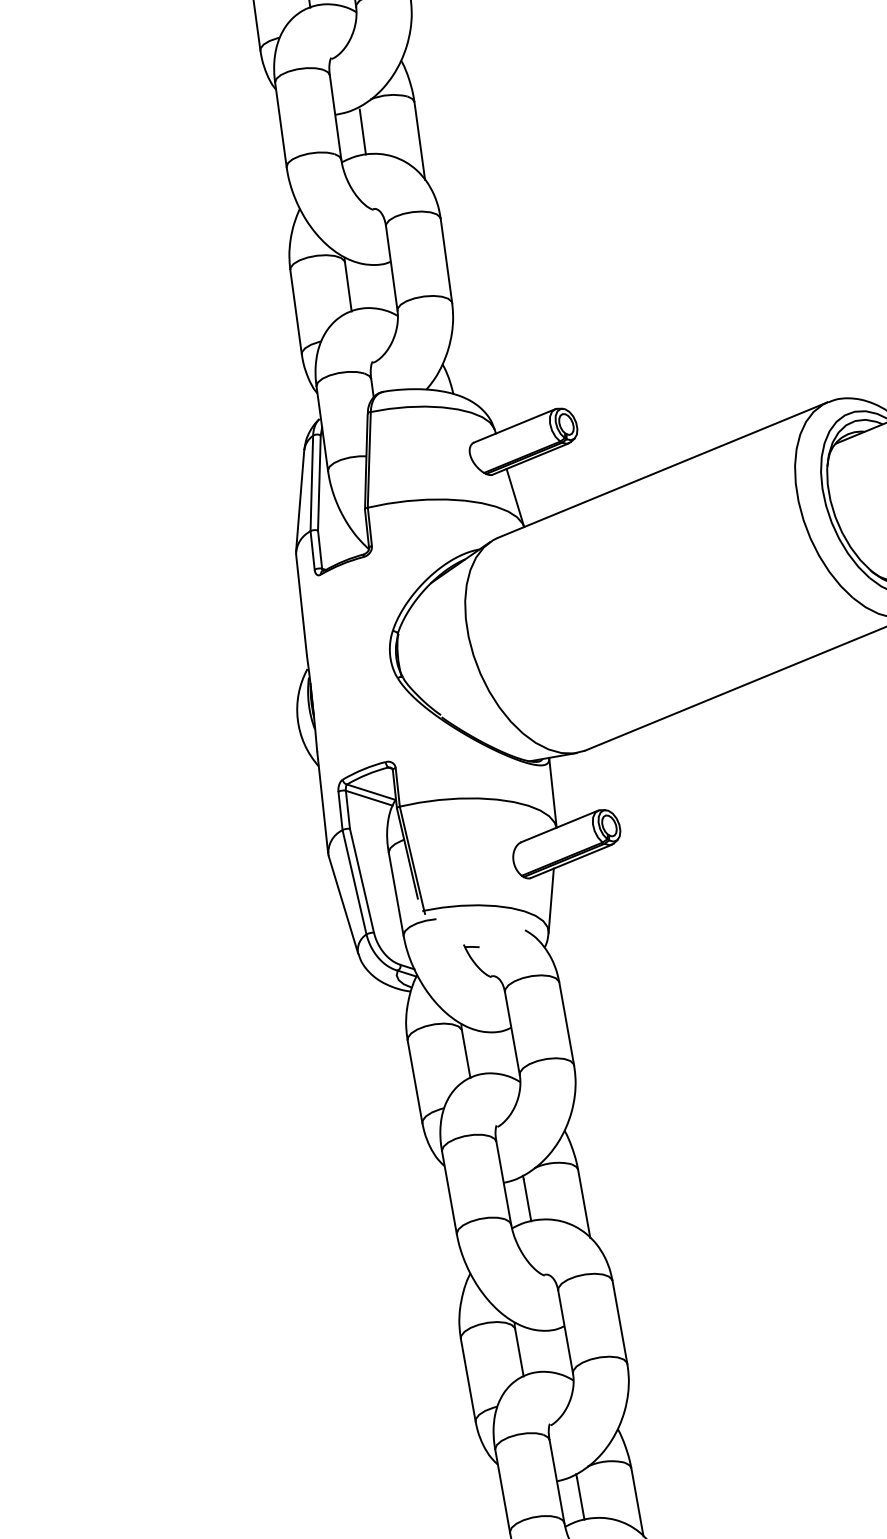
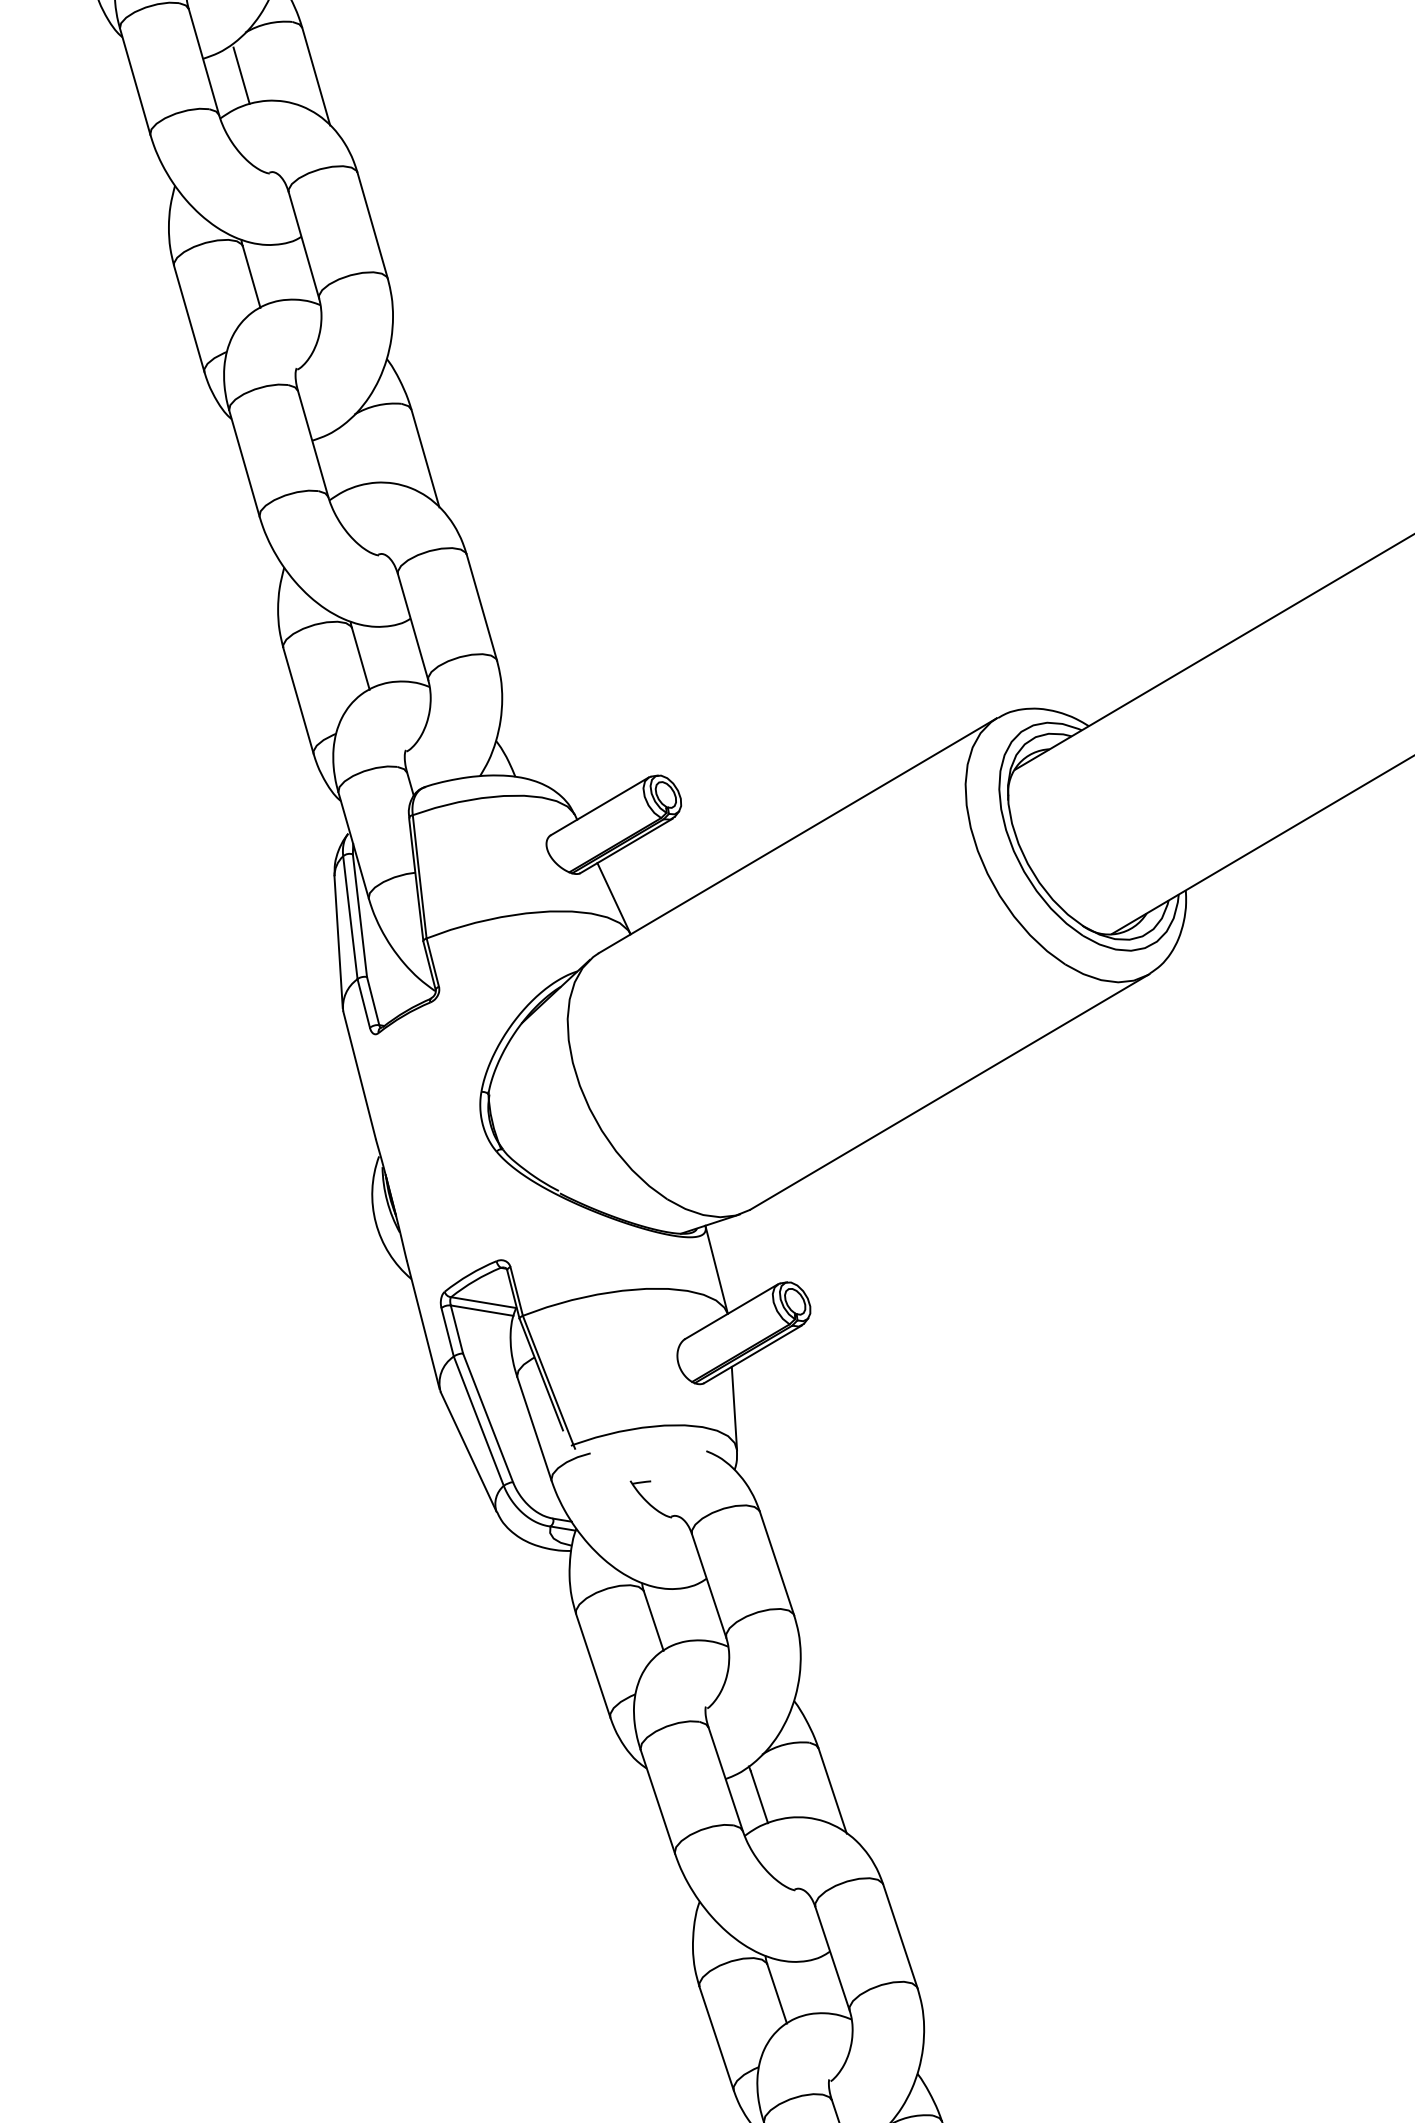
line: (362, 131) -> (350, 457), removed

